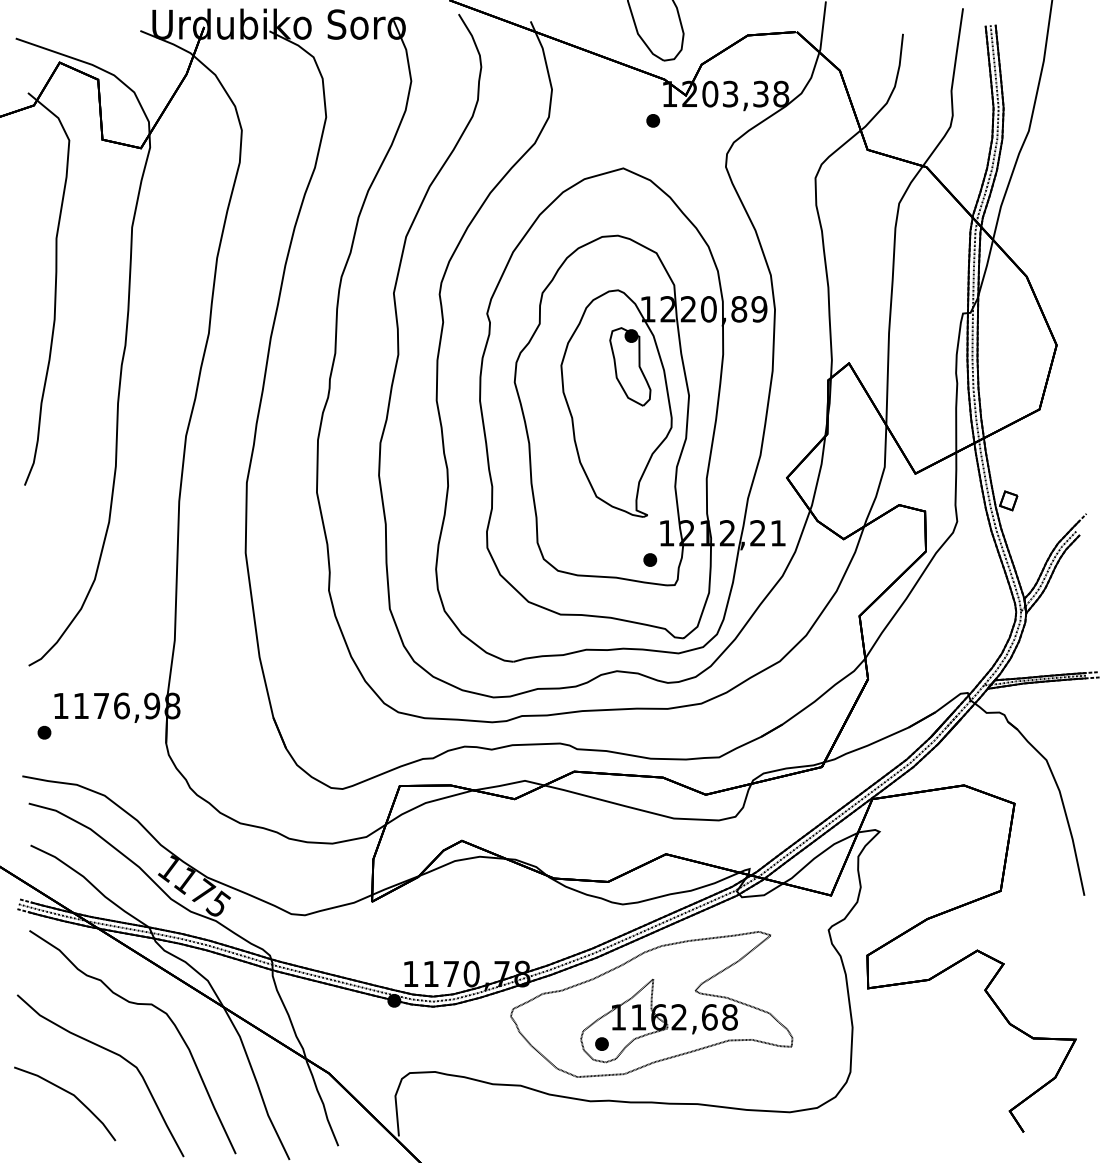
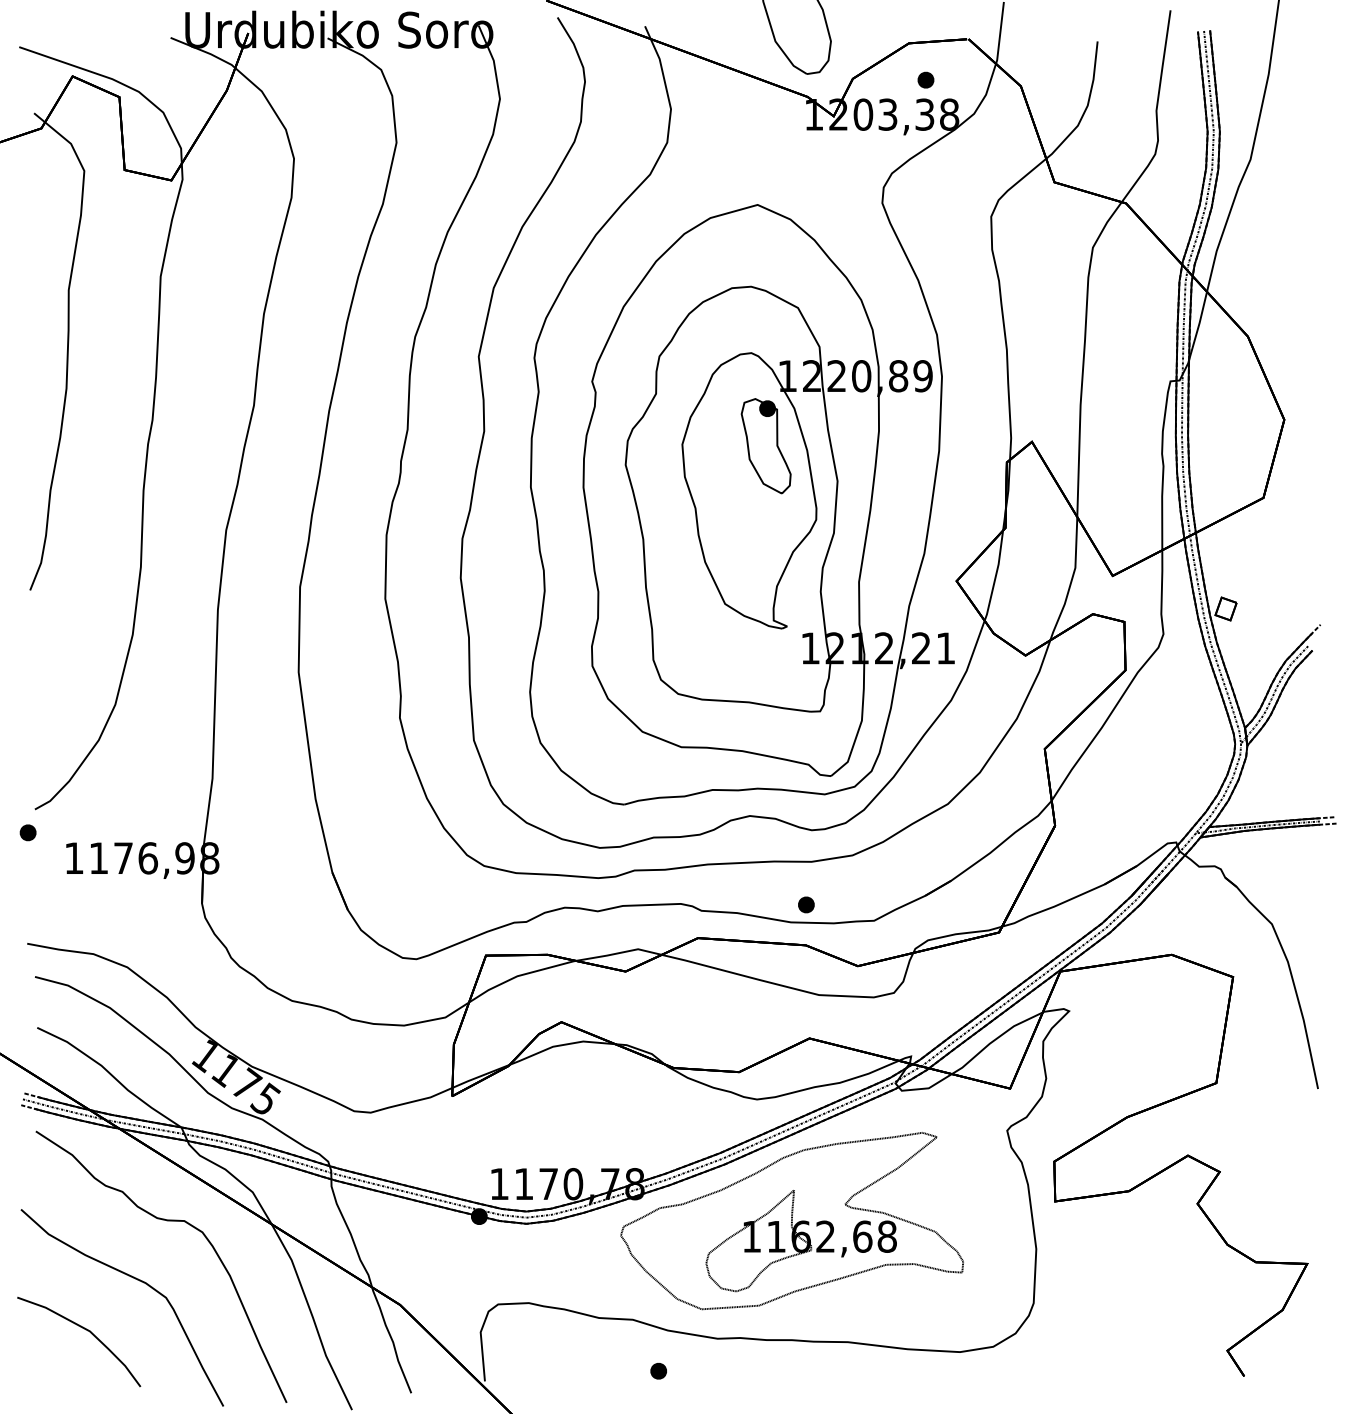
part: (652, 120) -> (925, 79), moved
part: (650, 559) -> (806, 904), moved
part: (43, 732) -> (27, 832), moved
part: (601, 1044) -> (658, 1371), moved

